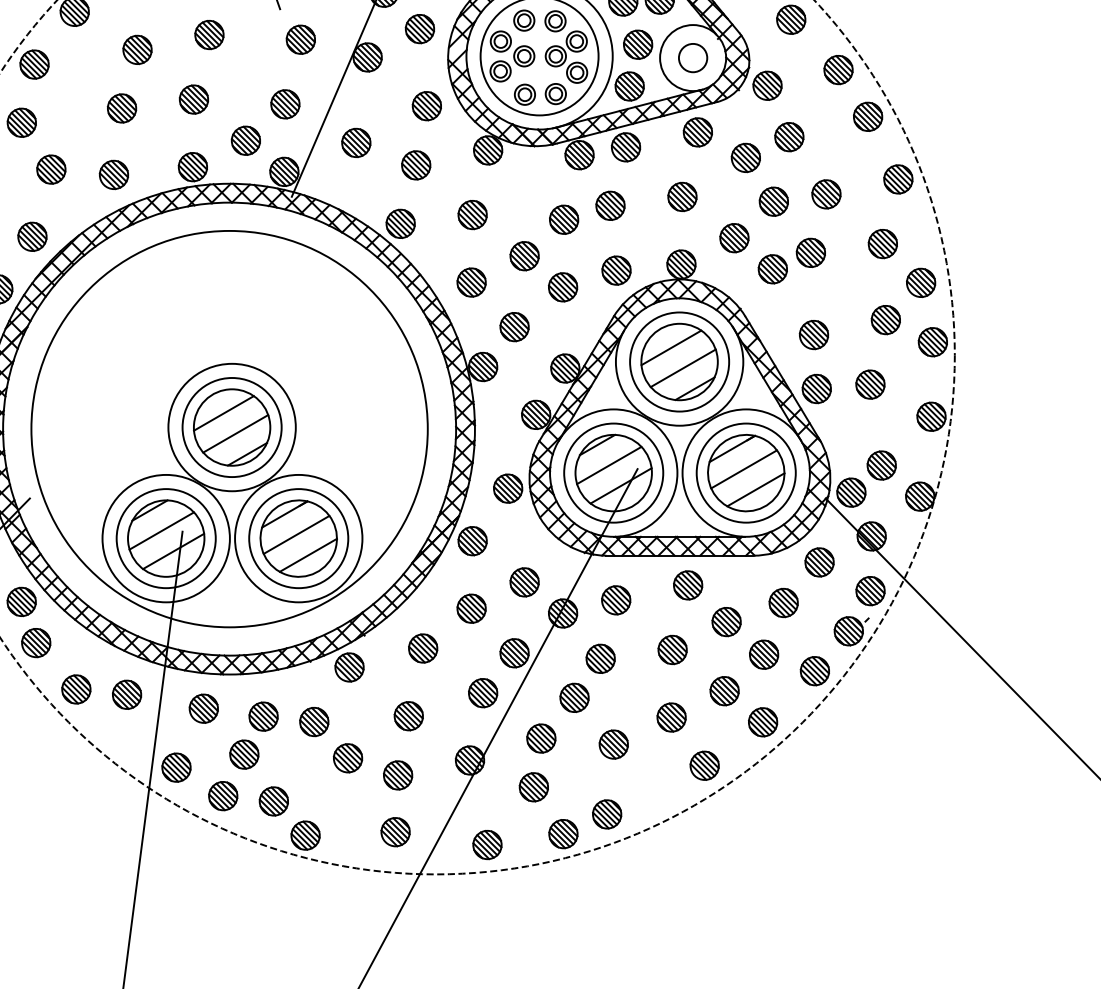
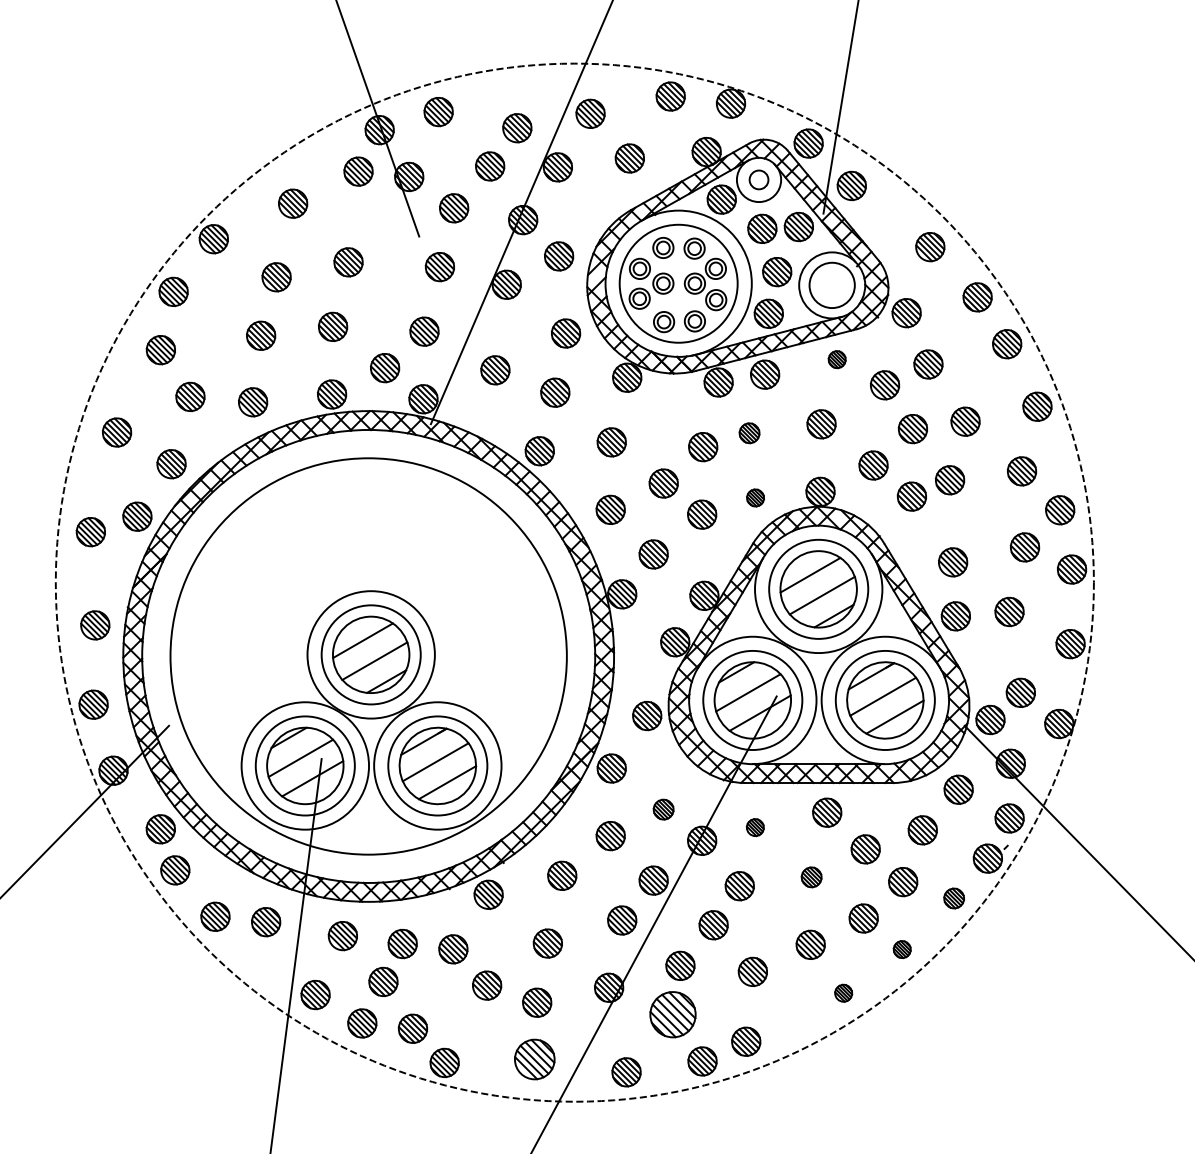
circle: (693, 58) -> (832, 285), size x1.6
part: (698, 132) -> (837, 359), size x0.6
part: (610, 206) -> (749, 433), size x0.7
part: (616, 270) -> (755, 497), size x0.6
part: (524, 582) -> (663, 809), size x0.7
part: (616, 600) -> (755, 827), size x0.6
part: (672, 650) -> (811, 877), size x0.7
part: (815, 671) -> (954, 898), size x0.7
part: (763, 722) -> (902, 949), size x0.6
part: (704, 766) -> (843, 993), size x0.6
part: (533, 787) -> (672, 1014), size x1.6
part: (395, 832) -> (534, 1059), size x1.4

